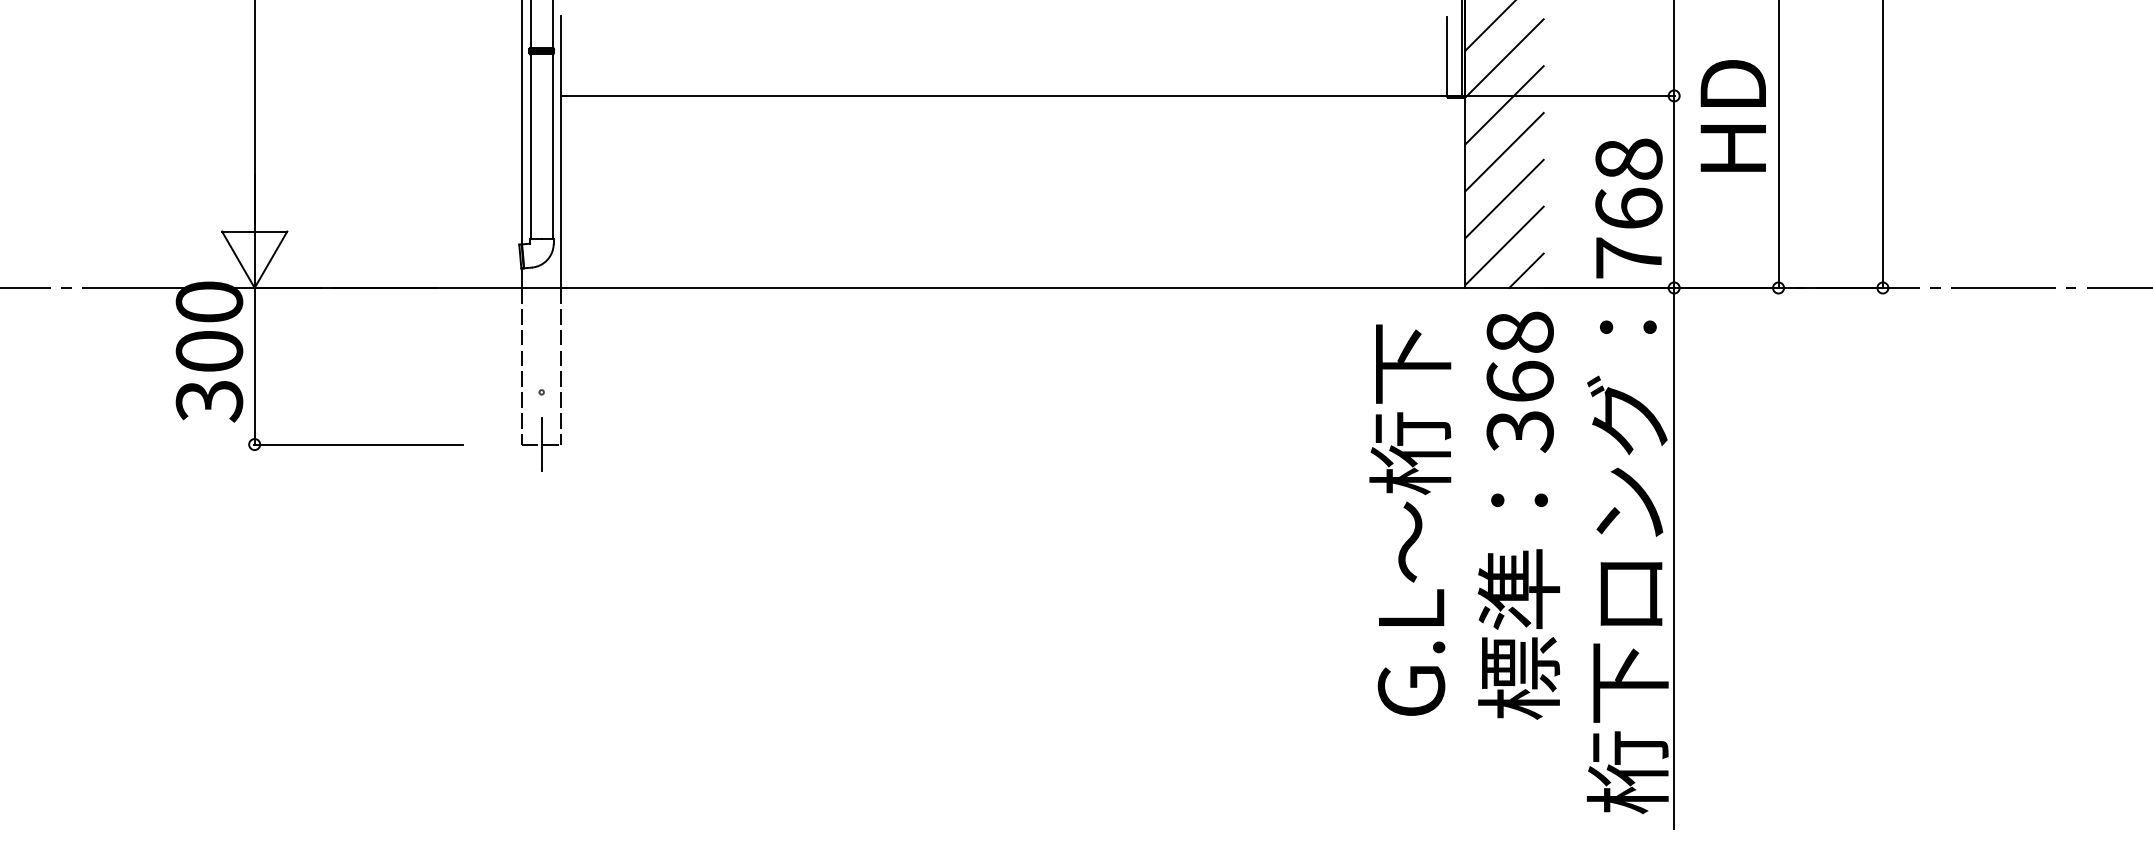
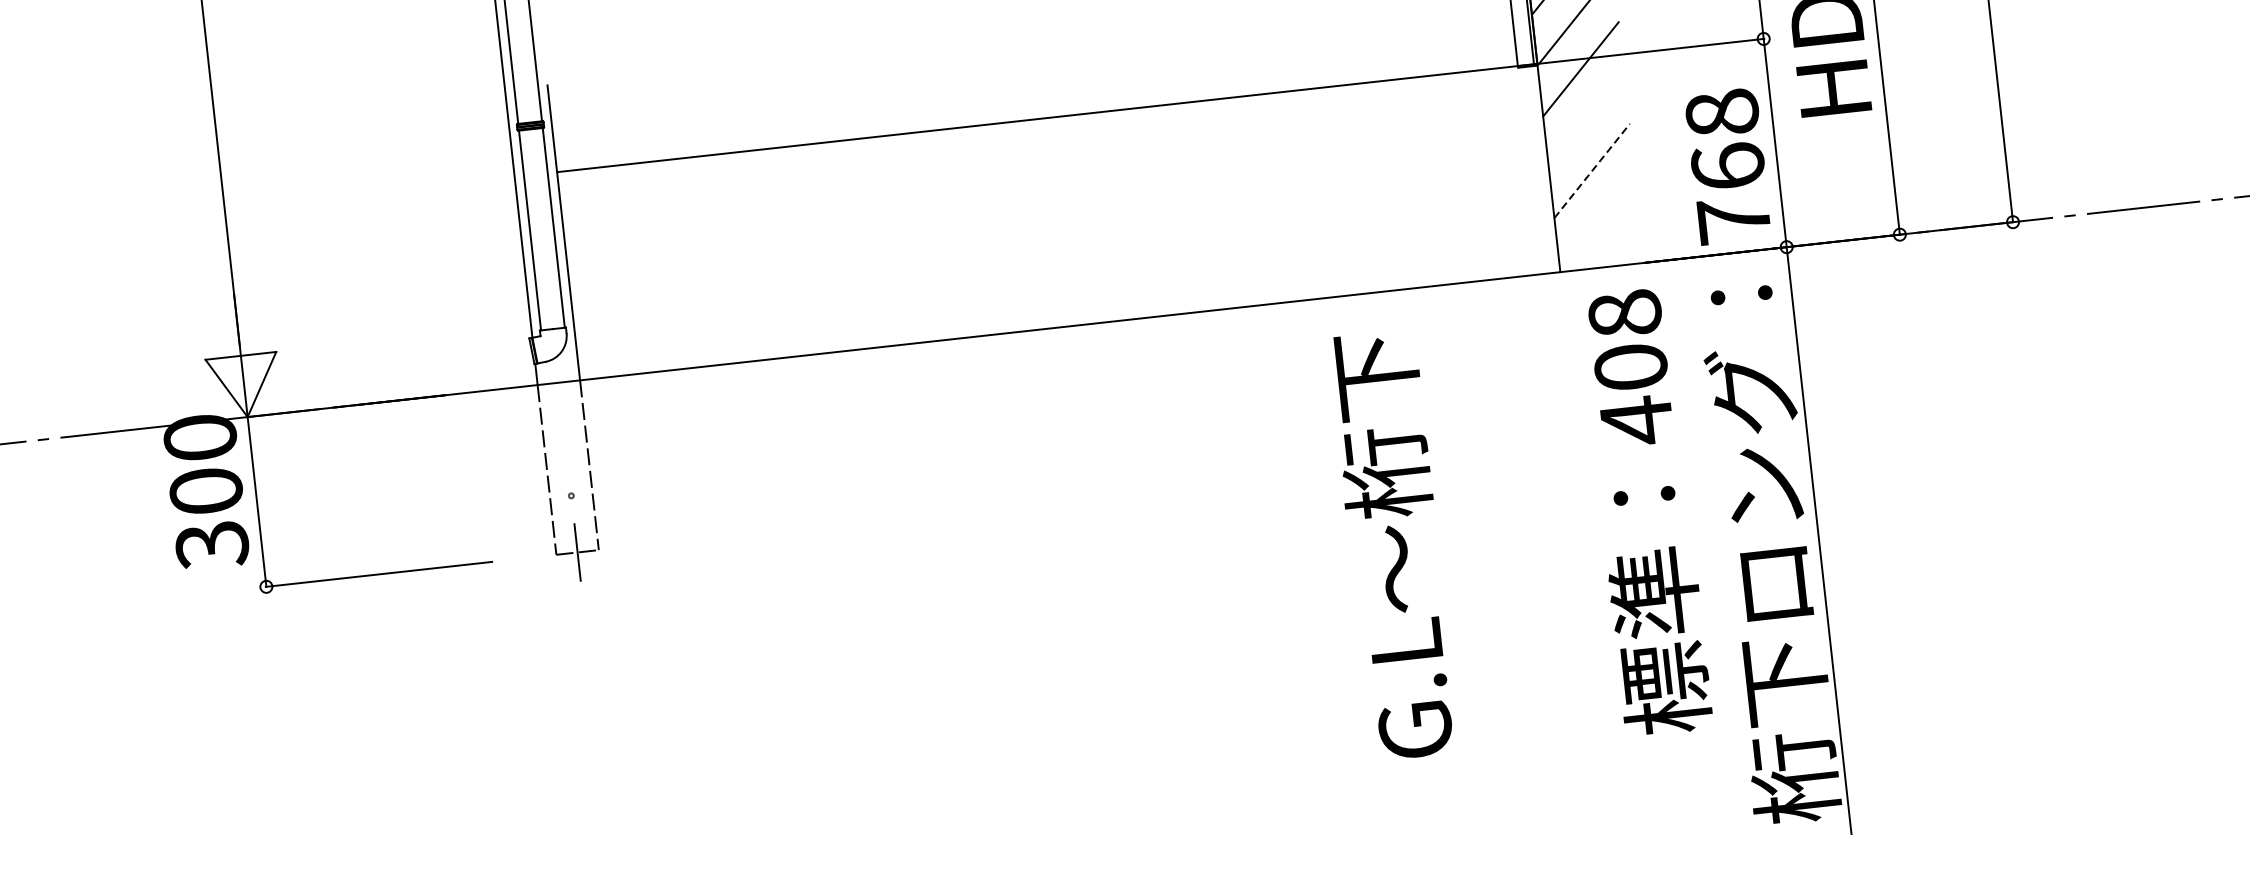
line: (1504, 152) -> (1586, 120), removed
line: (1504, 198) -> (1592, 170), solid -> dashed
line: (1504, 245) -> (1597, 221), removed
line: (1526, 270) -> (1624, 245), removed
text: (1519, 406) -> (1633, 394), 368 -> 408
text: (1410, 519) -> (1394, 544), moved

